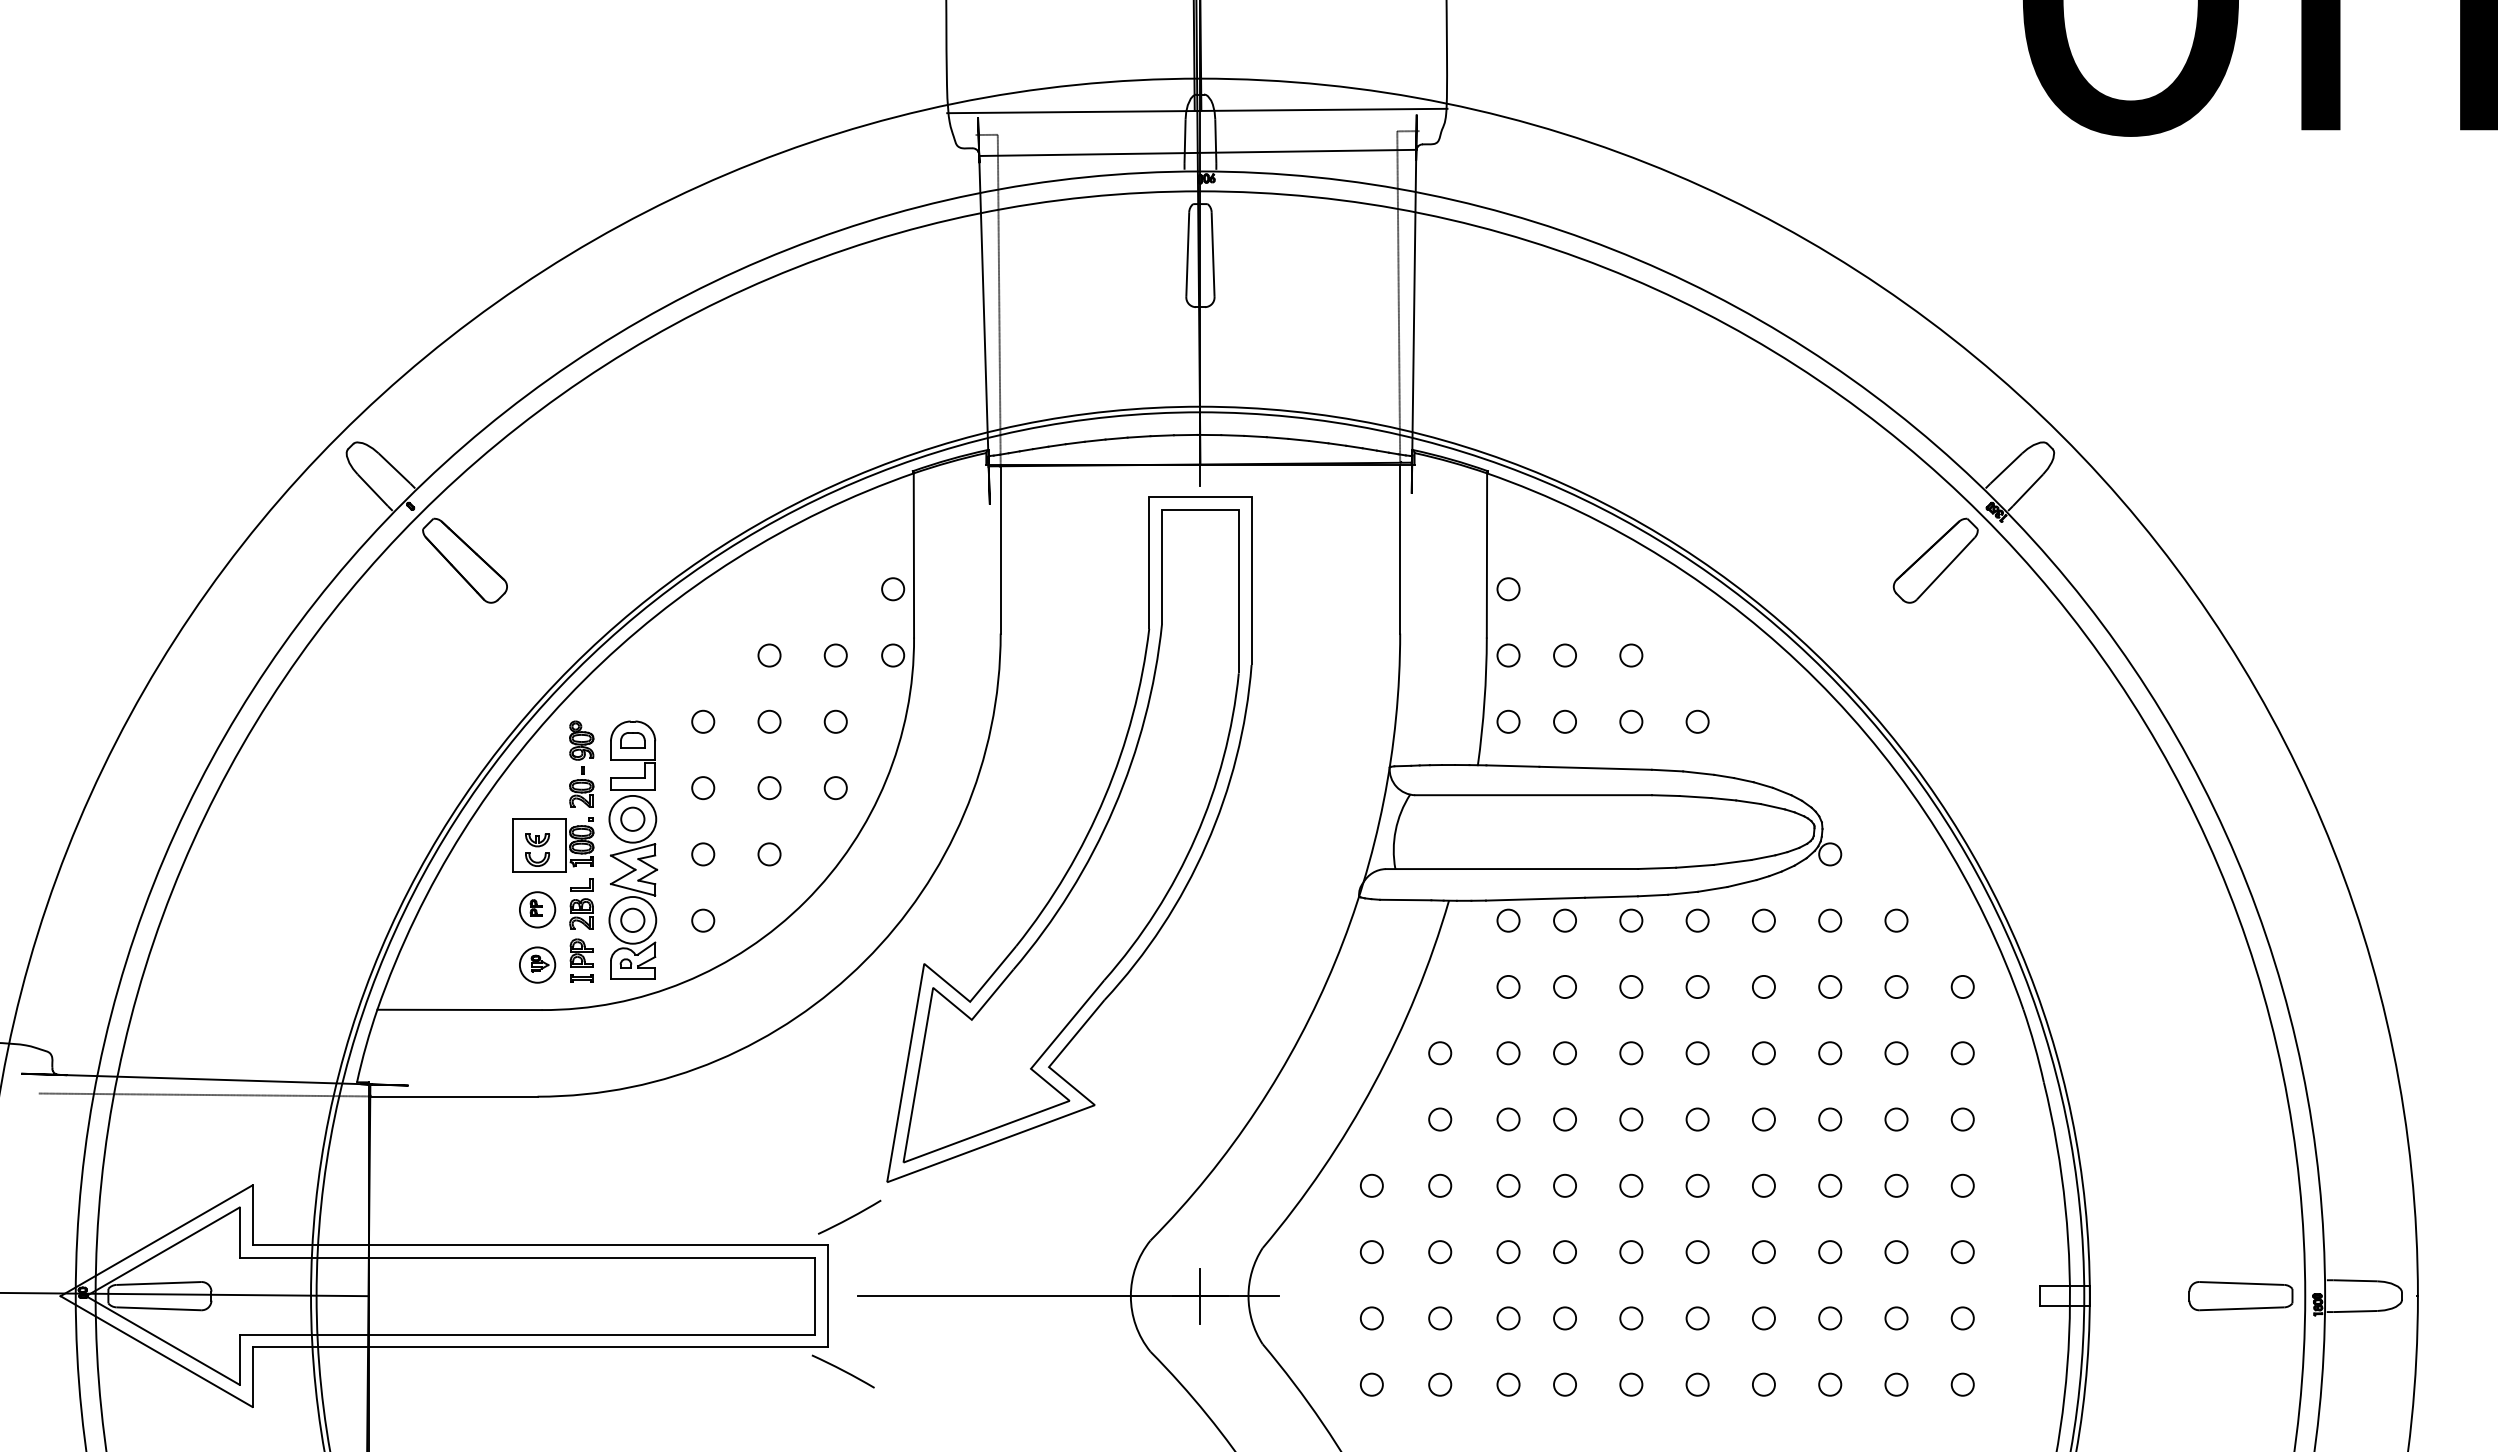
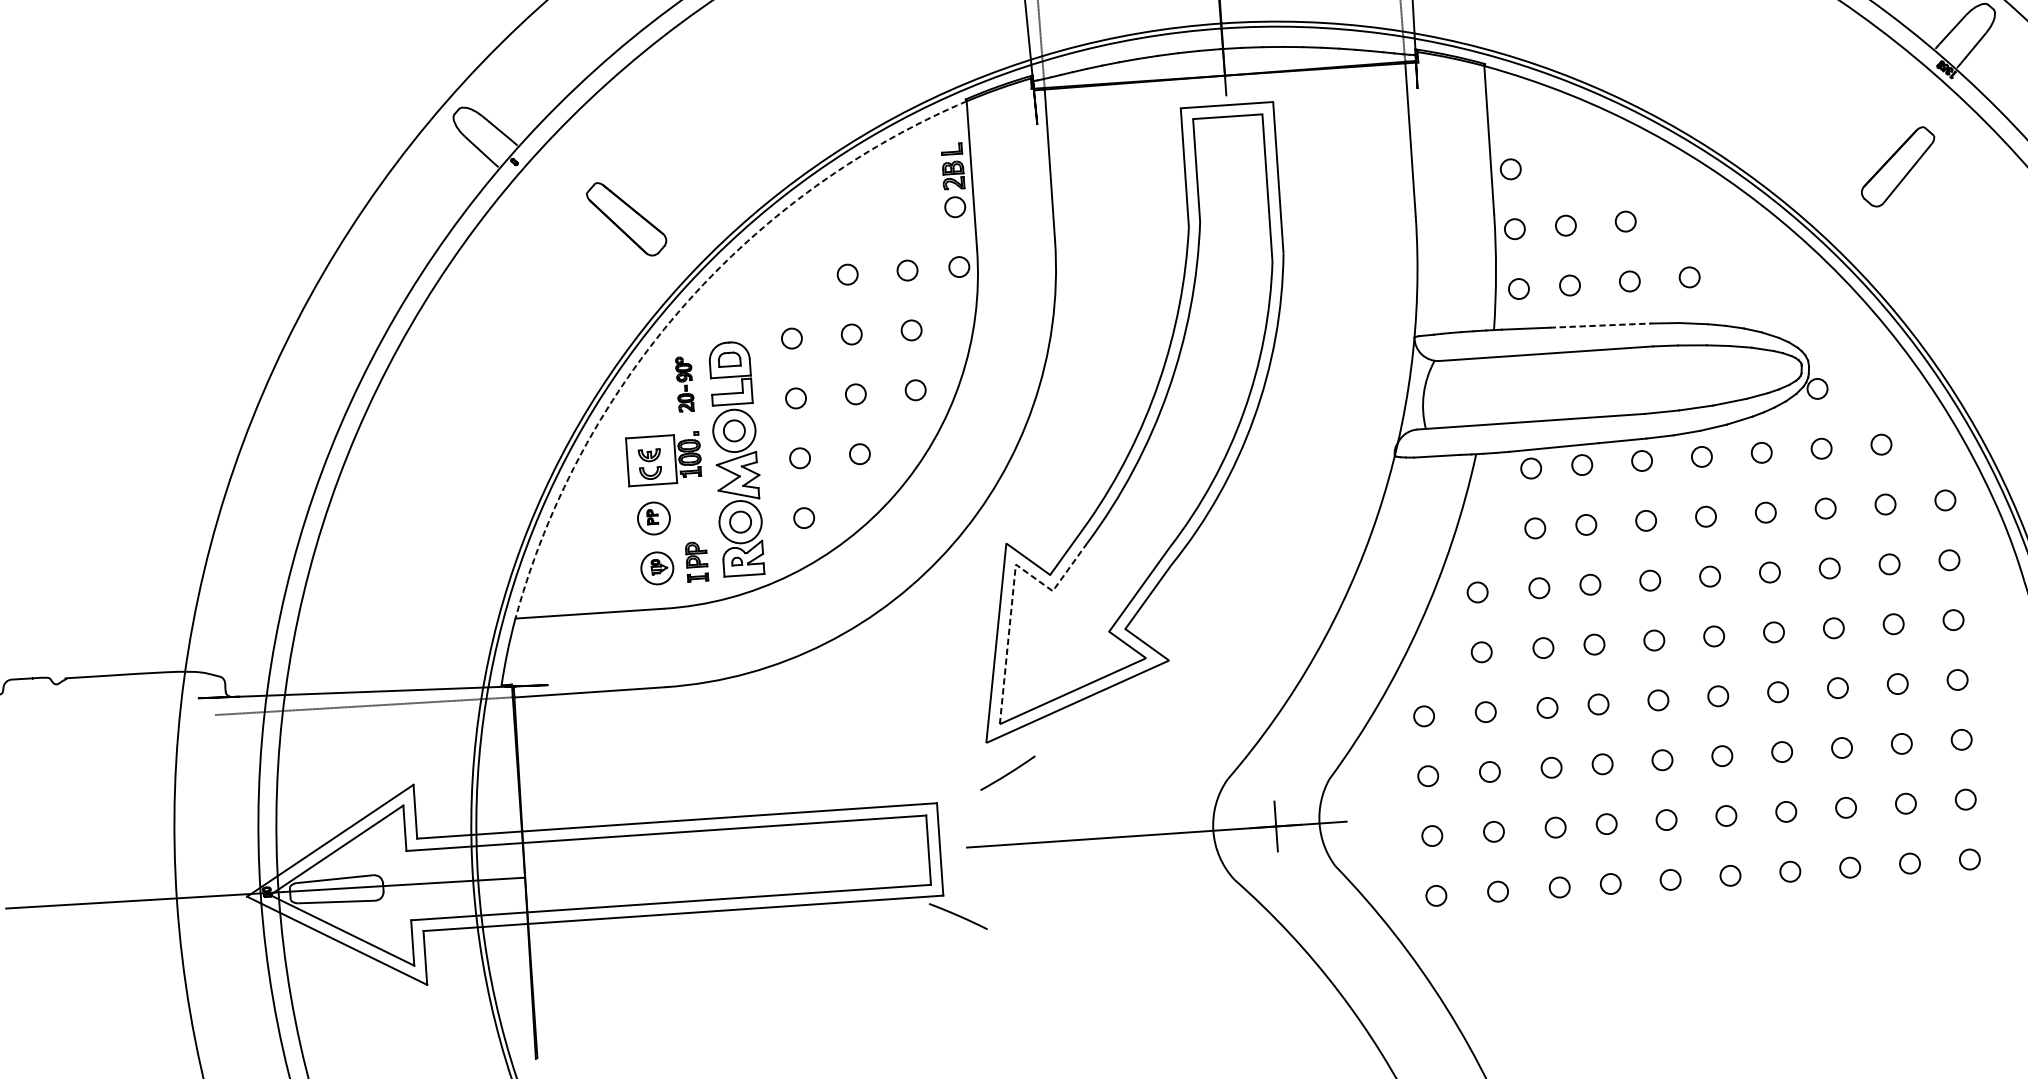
part: (464, 560) -> (626, 218), moved
part: (1935, 560) -> (1897, 166), moved
arc: (584, 680) -> (682, 308), solid -> dashed
part: (581, 763) -> (684, 383), size x0.7
line: (1596, 768) -> (1601, 325), solid -> dashed
part: (581, 903) -> (952, 165), moved
line: (928, 1016) -> (1013, 590), solid -> dashed
line: (850, 1216) -> (1008, 772), moved

